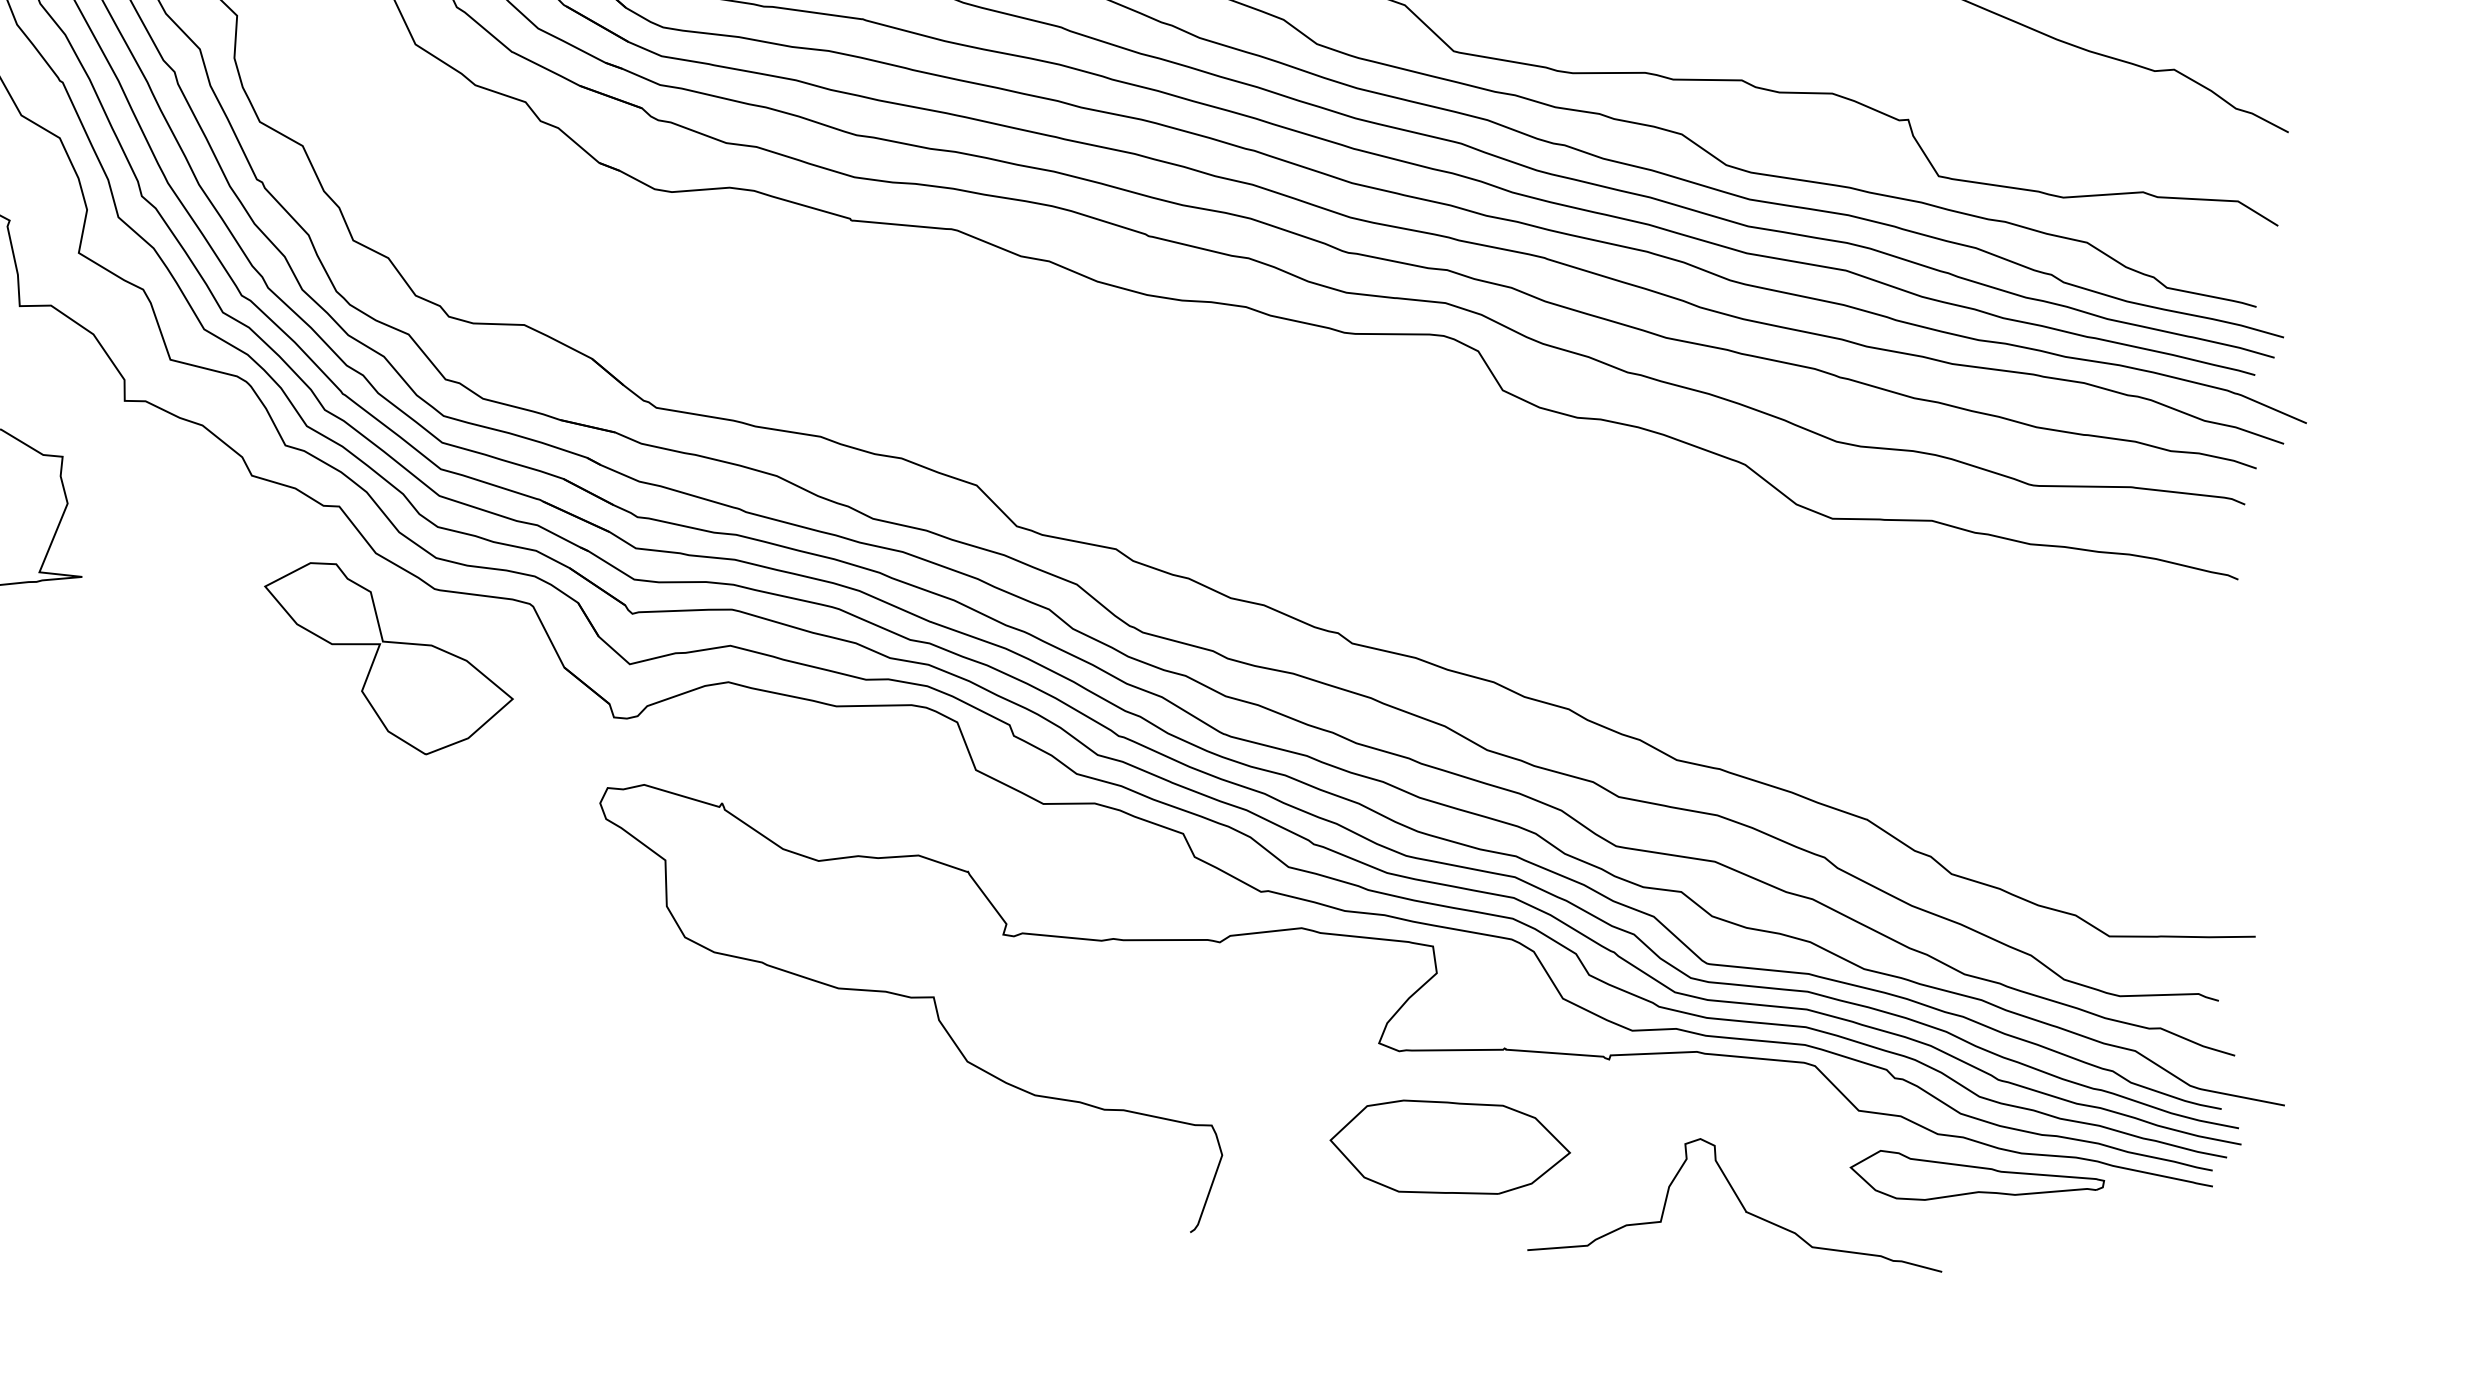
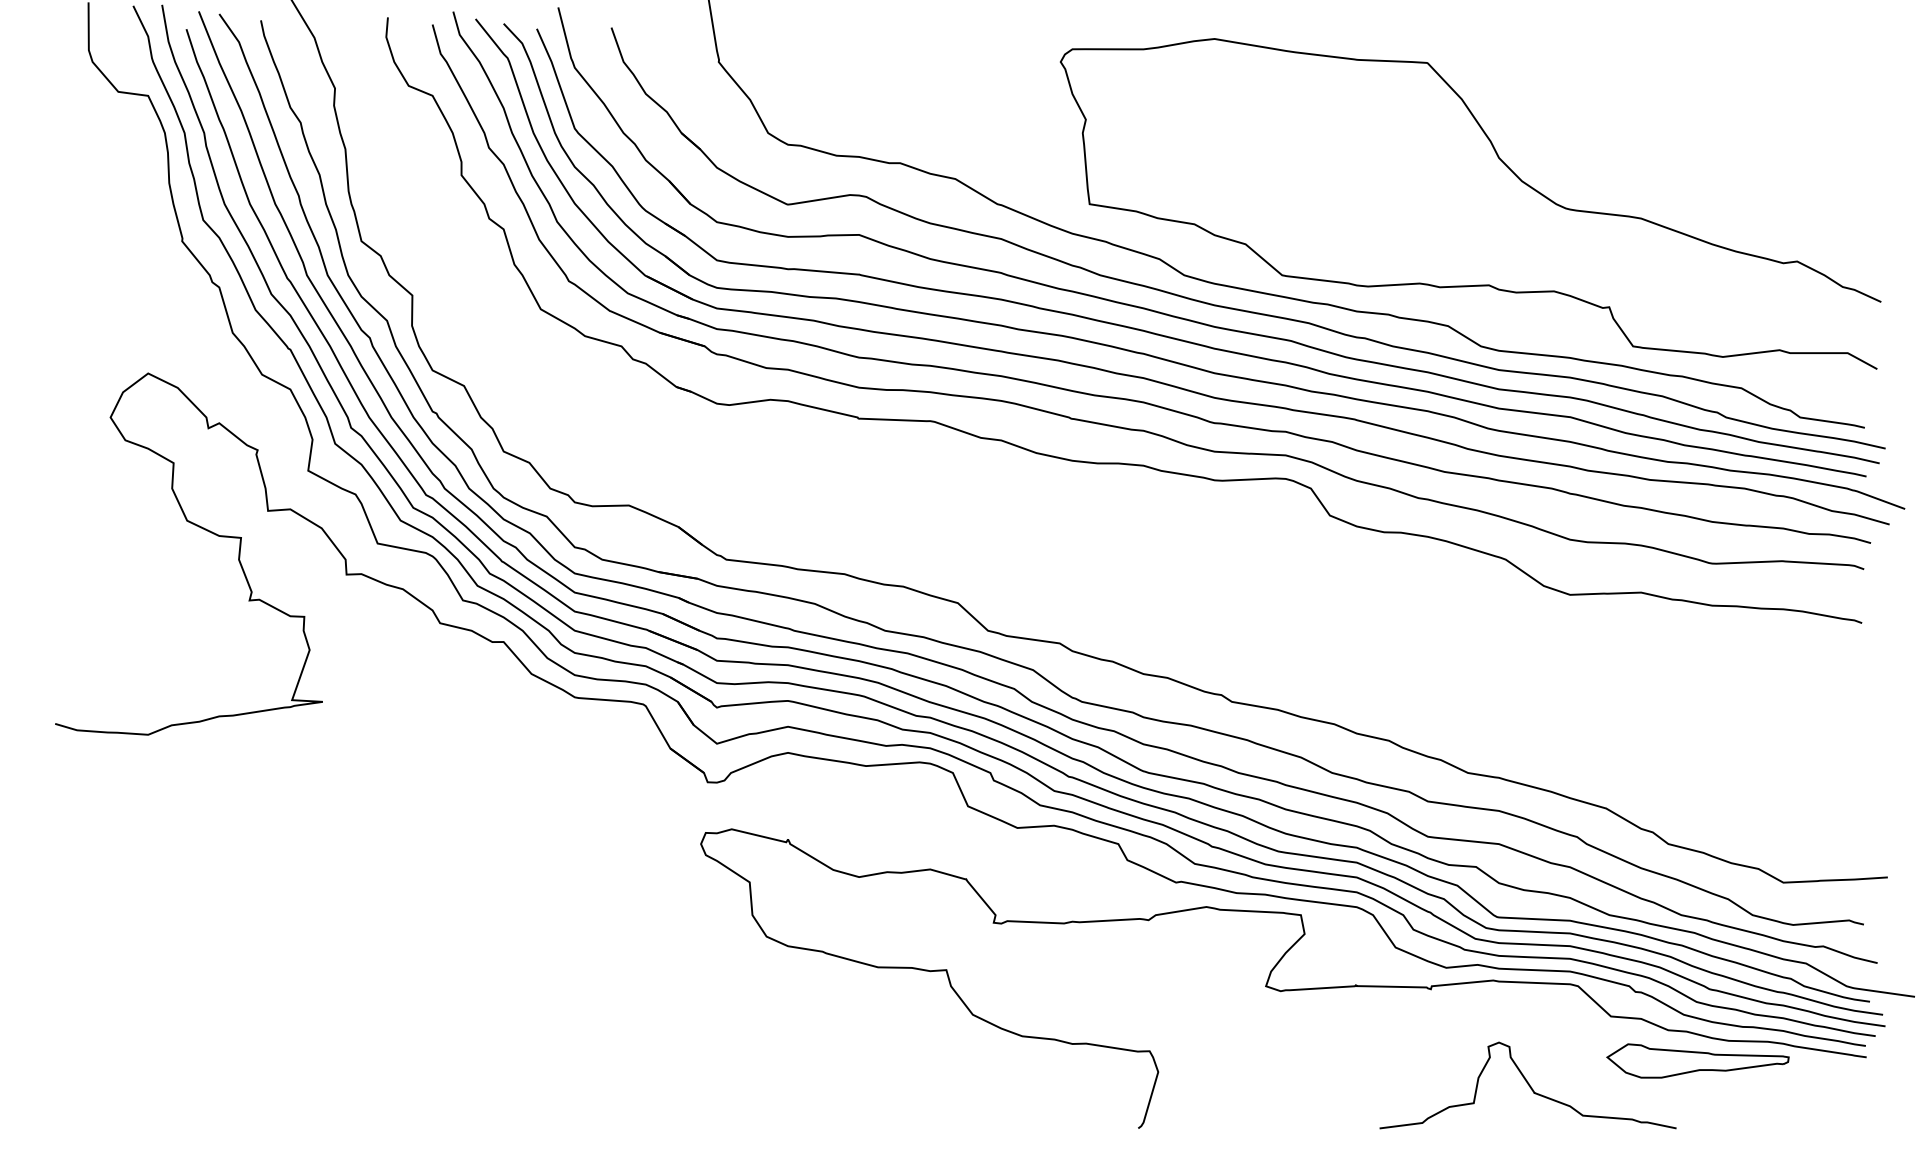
part: (387, 659) -> (543, 749), removed
part: (1449, 1148) -> (1320, 1058), removed

